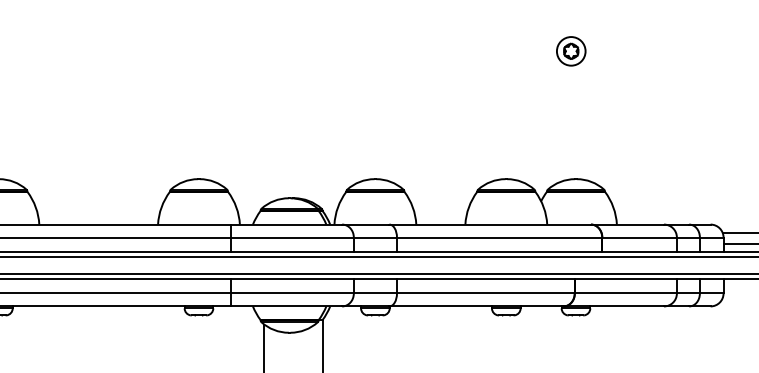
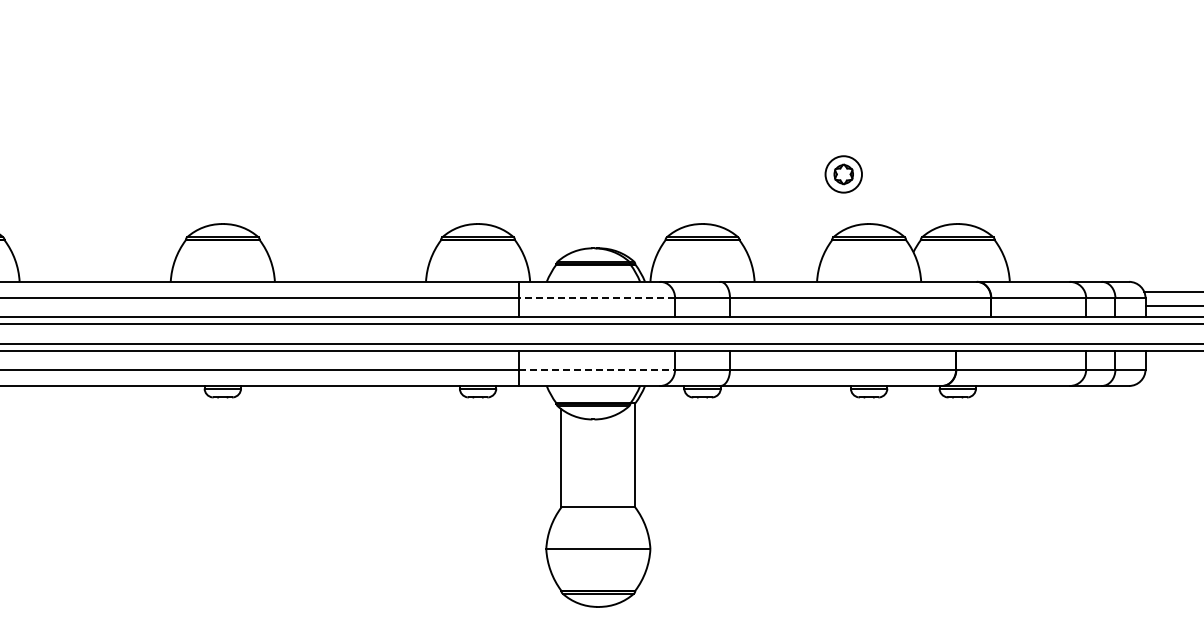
part: (571, 51) -> (843, 174), moved
line: (292, 237) -> (596, 298), solid -> dashed
line: (292, 293) -> (597, 369), solid -> dashed

